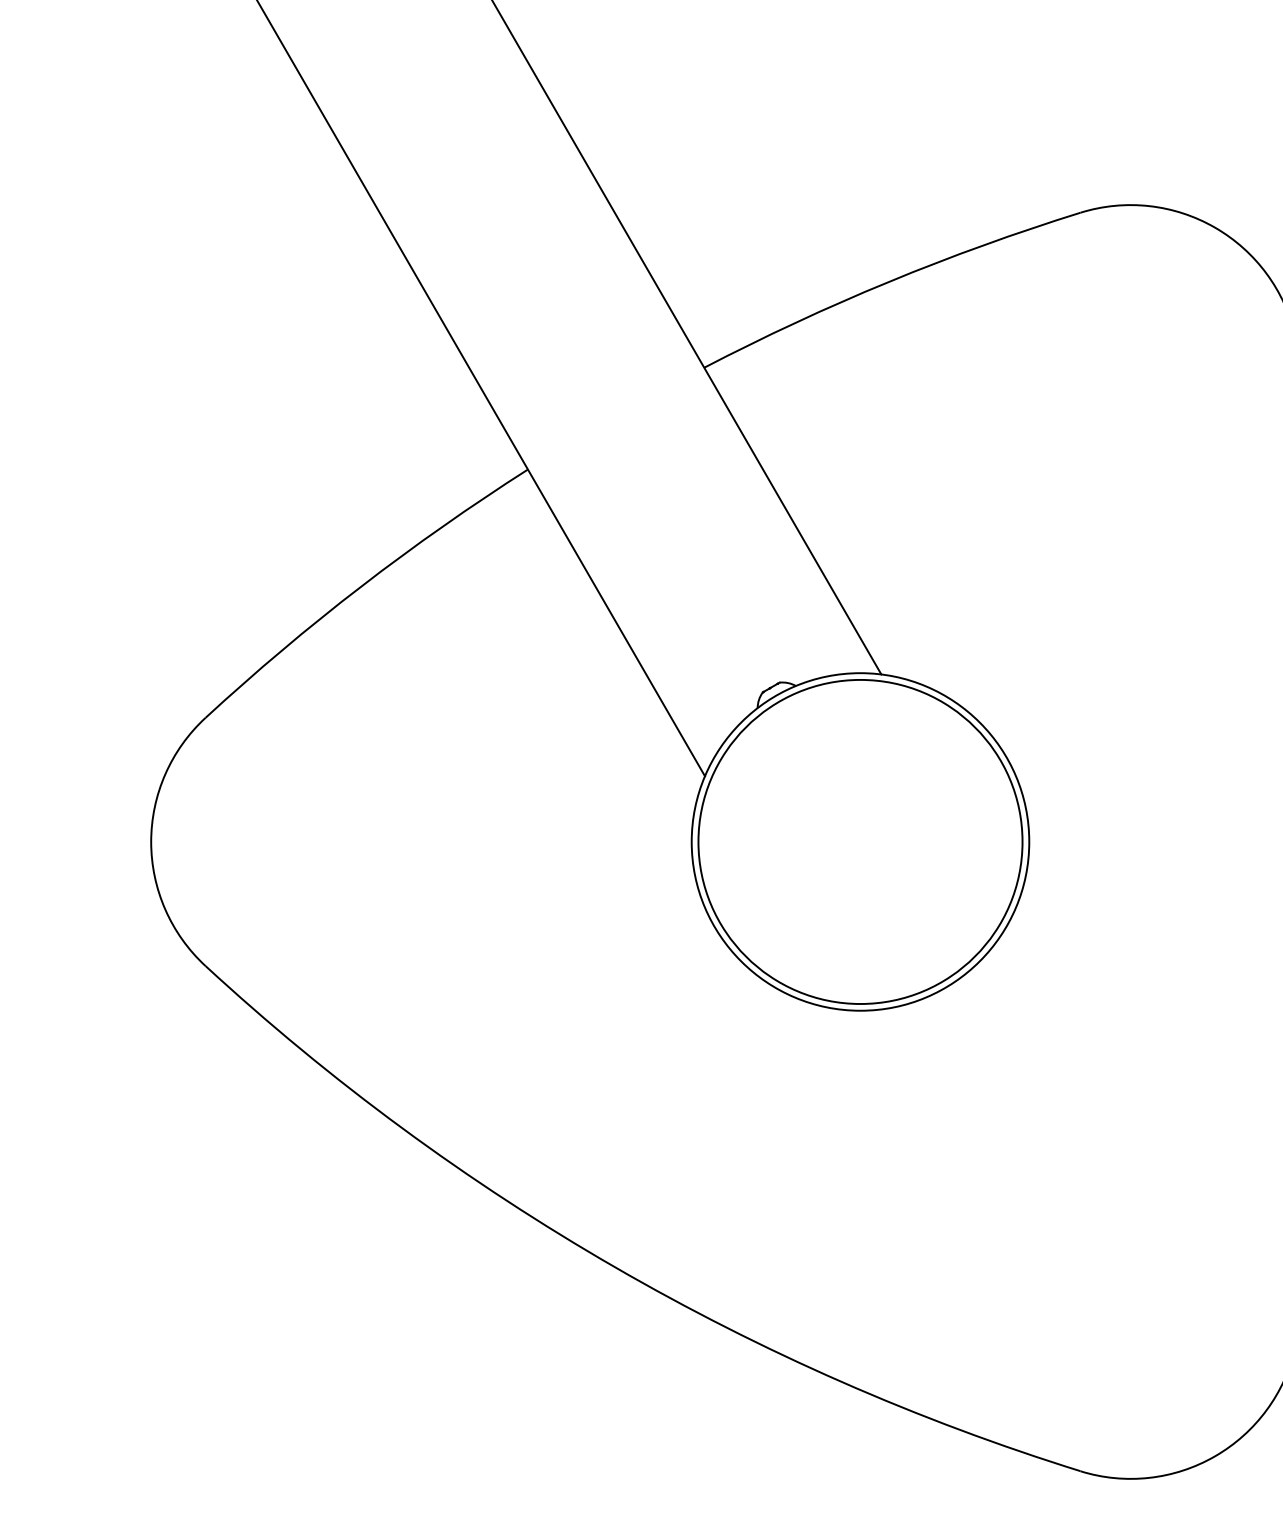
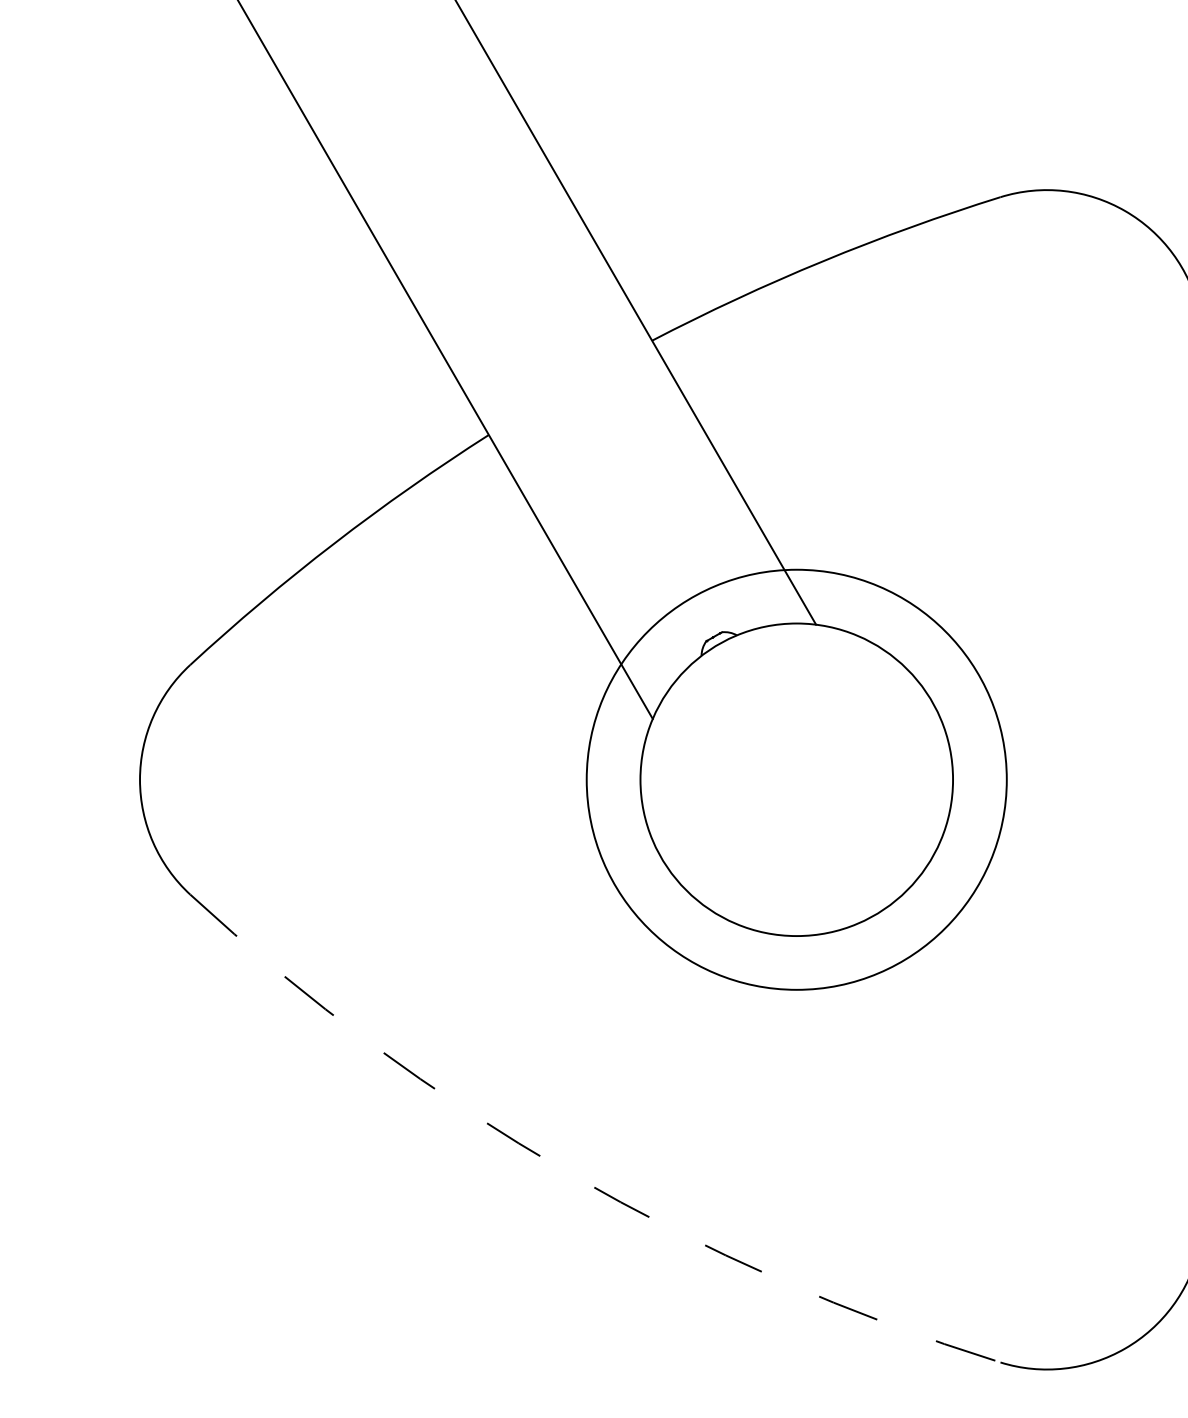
circle: (860, 841) -> (796, 779), size x1.4
arc: (615, 1267) -> (569, 1173), solid -> dashed

